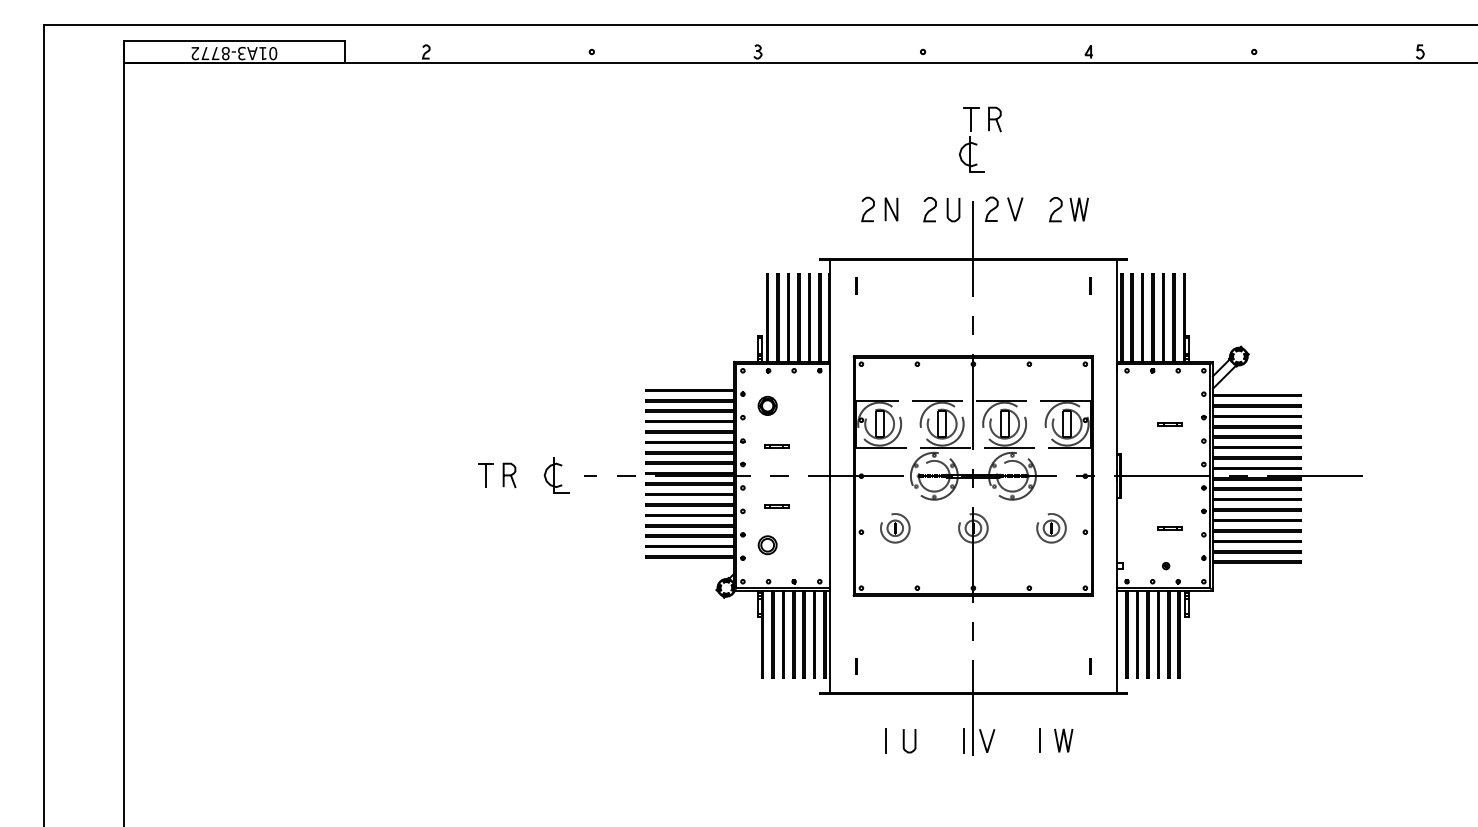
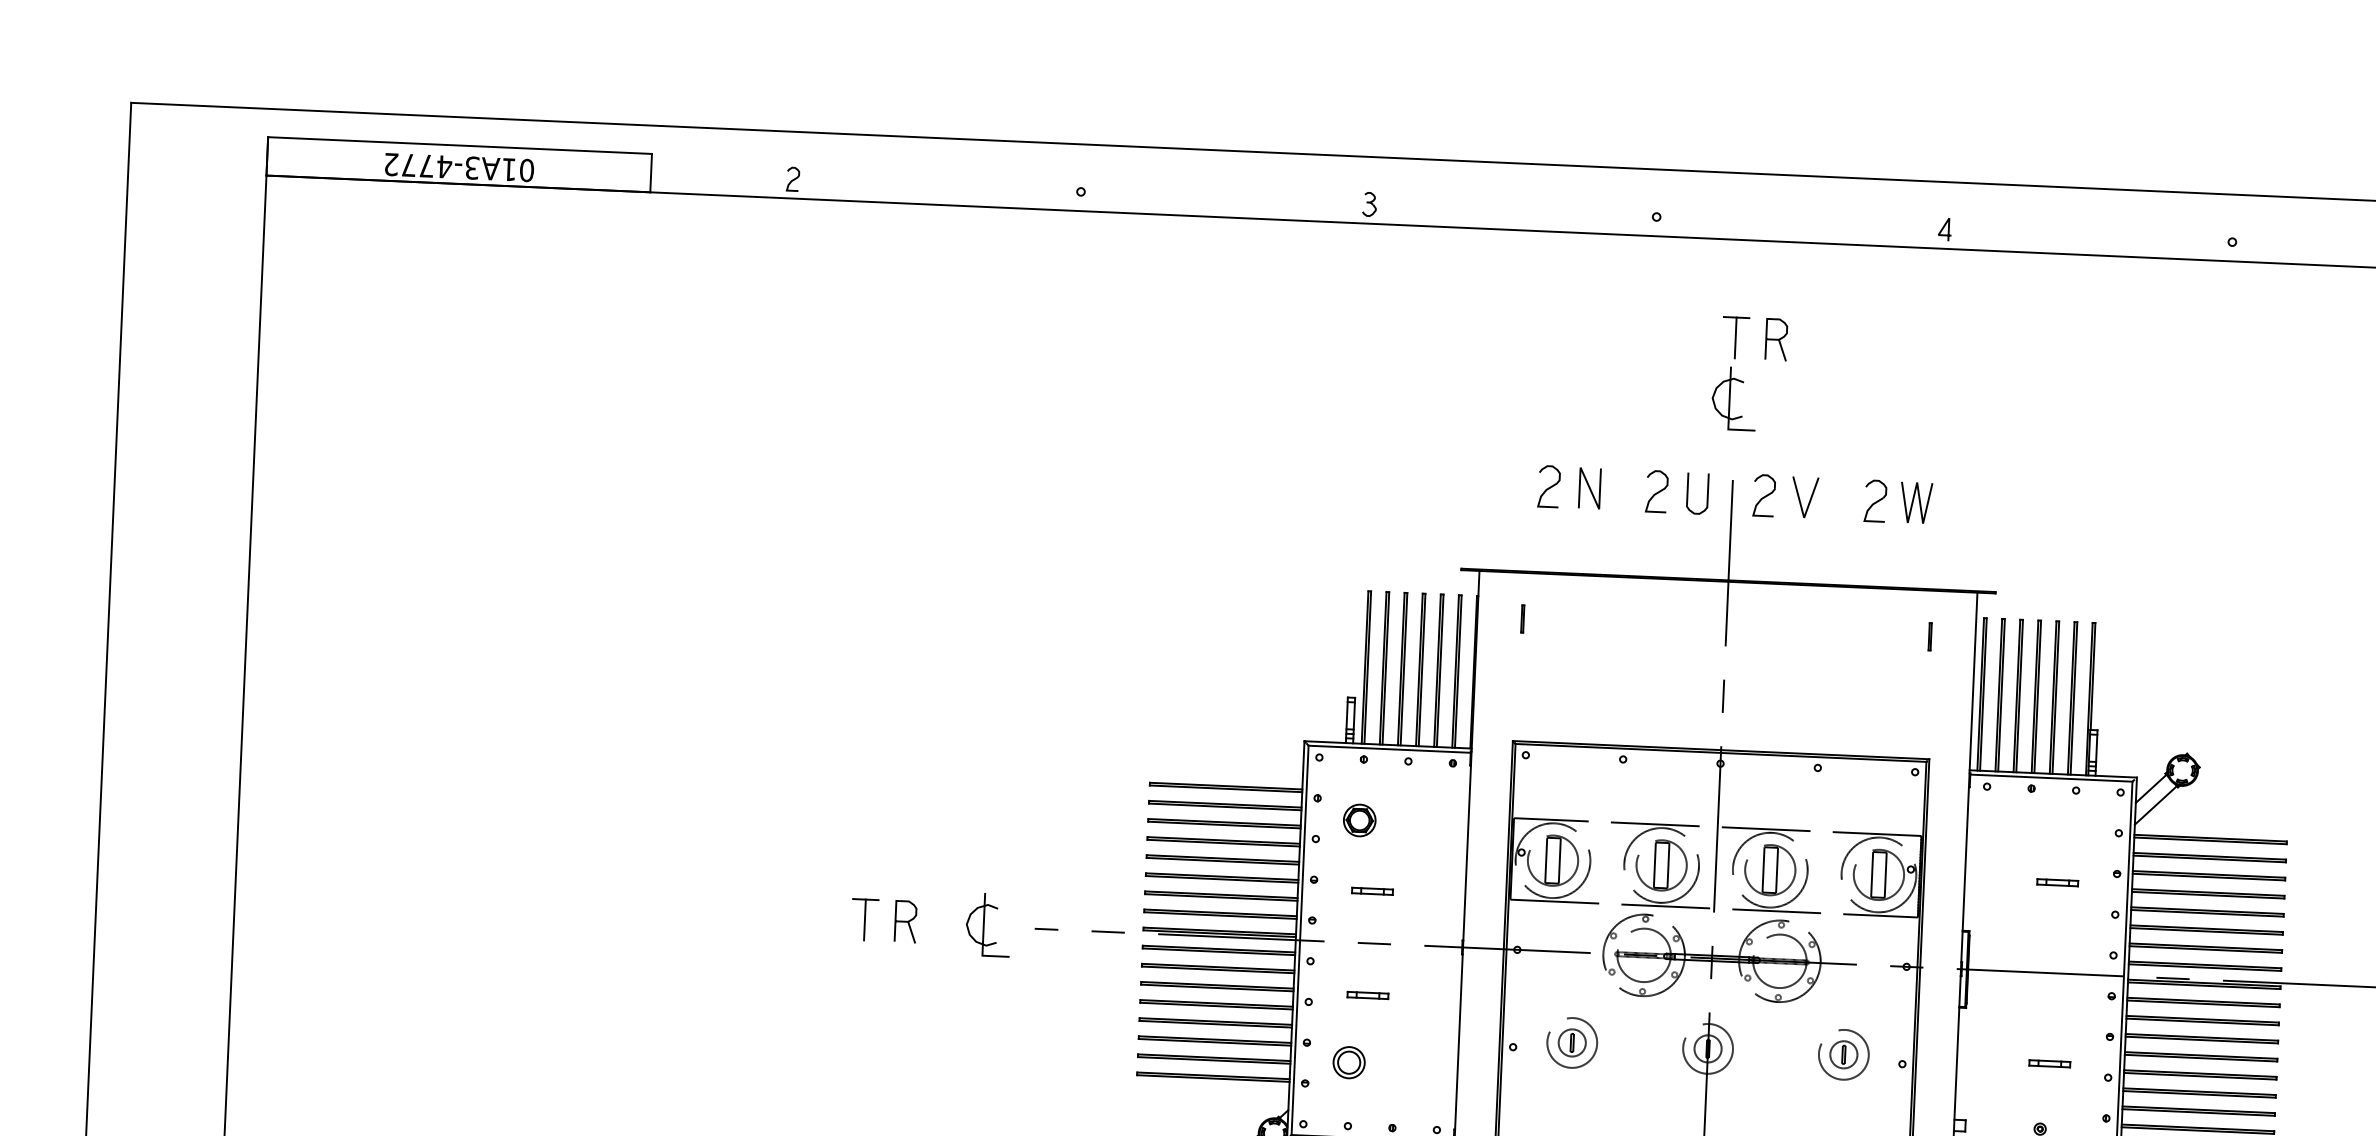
text: (225, 53) -> (443, 166), 01A3-8772 -> 01A3-4772

